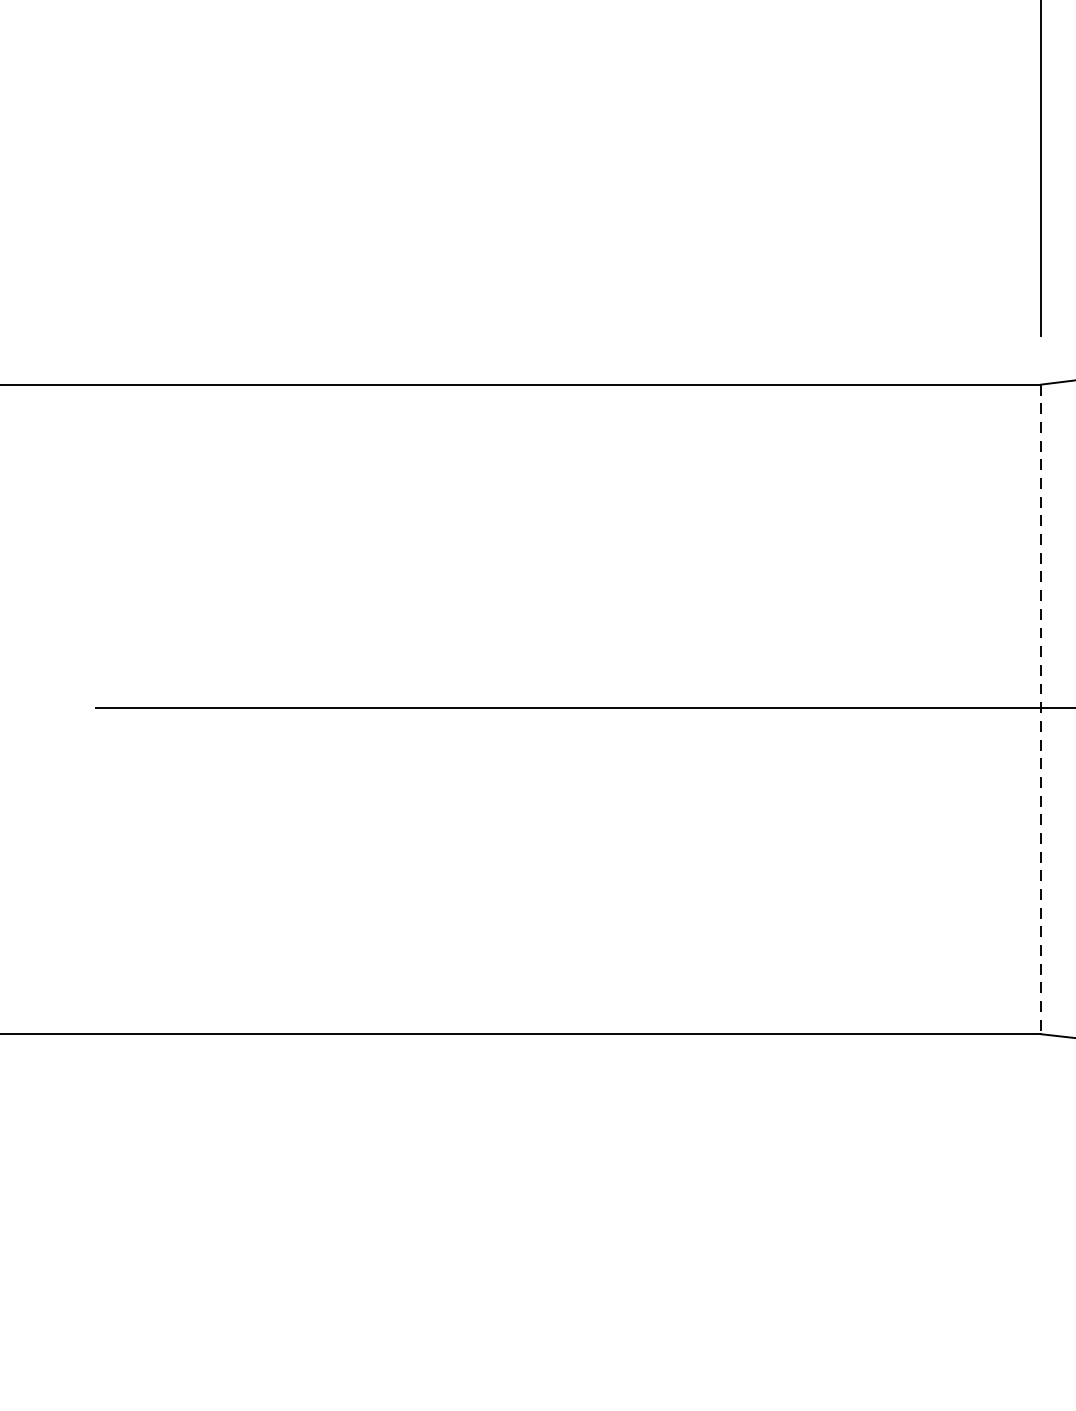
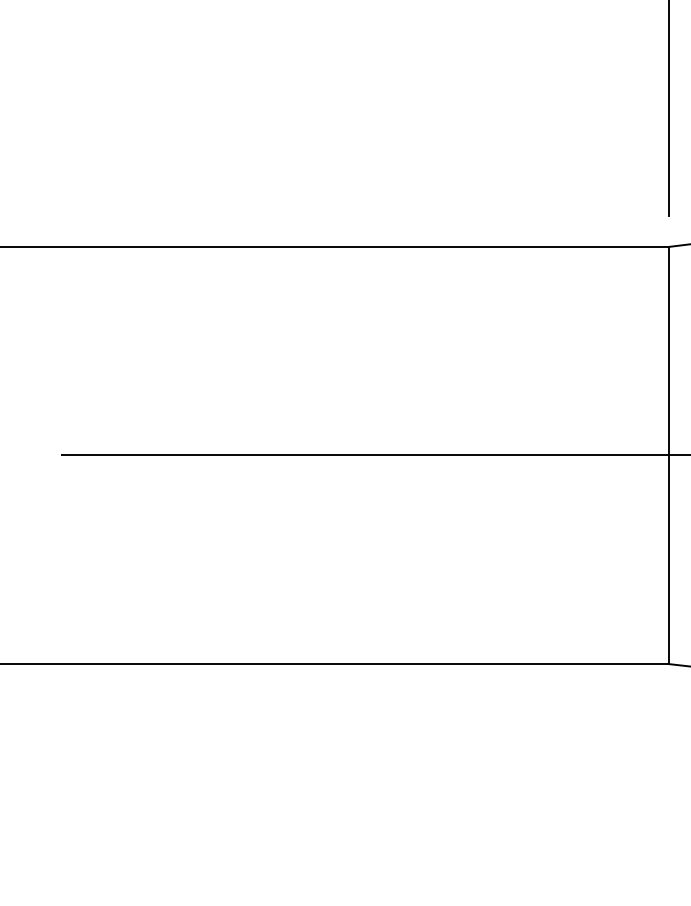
line: (1041, 709) -> (668, 455), dashed -> solid

